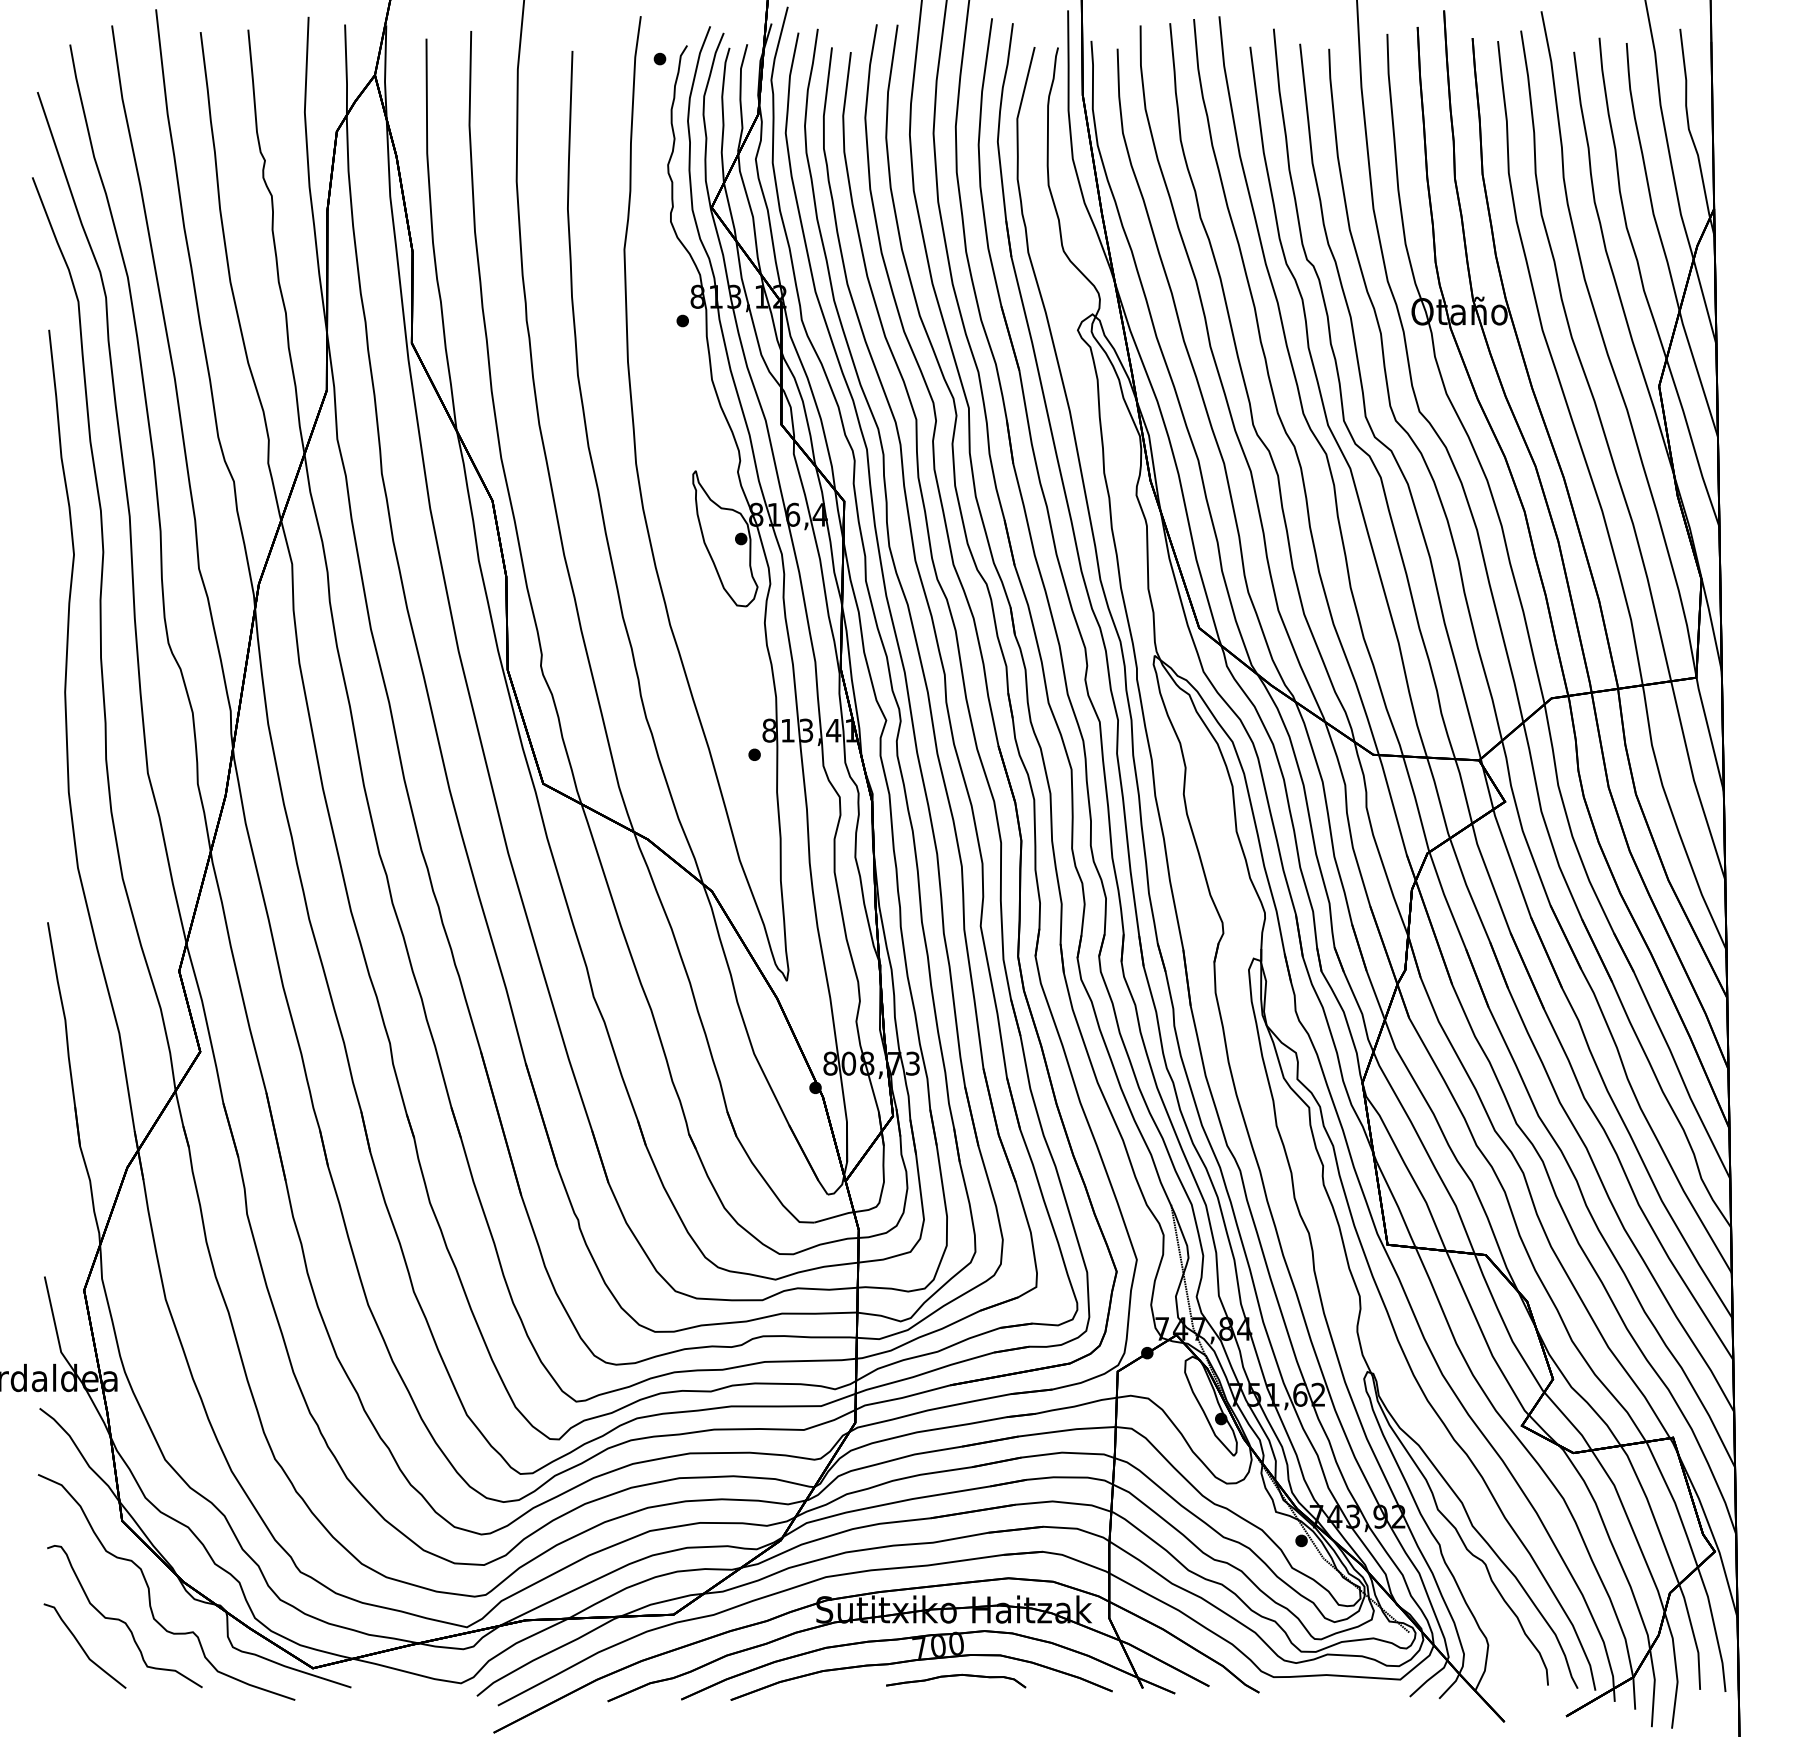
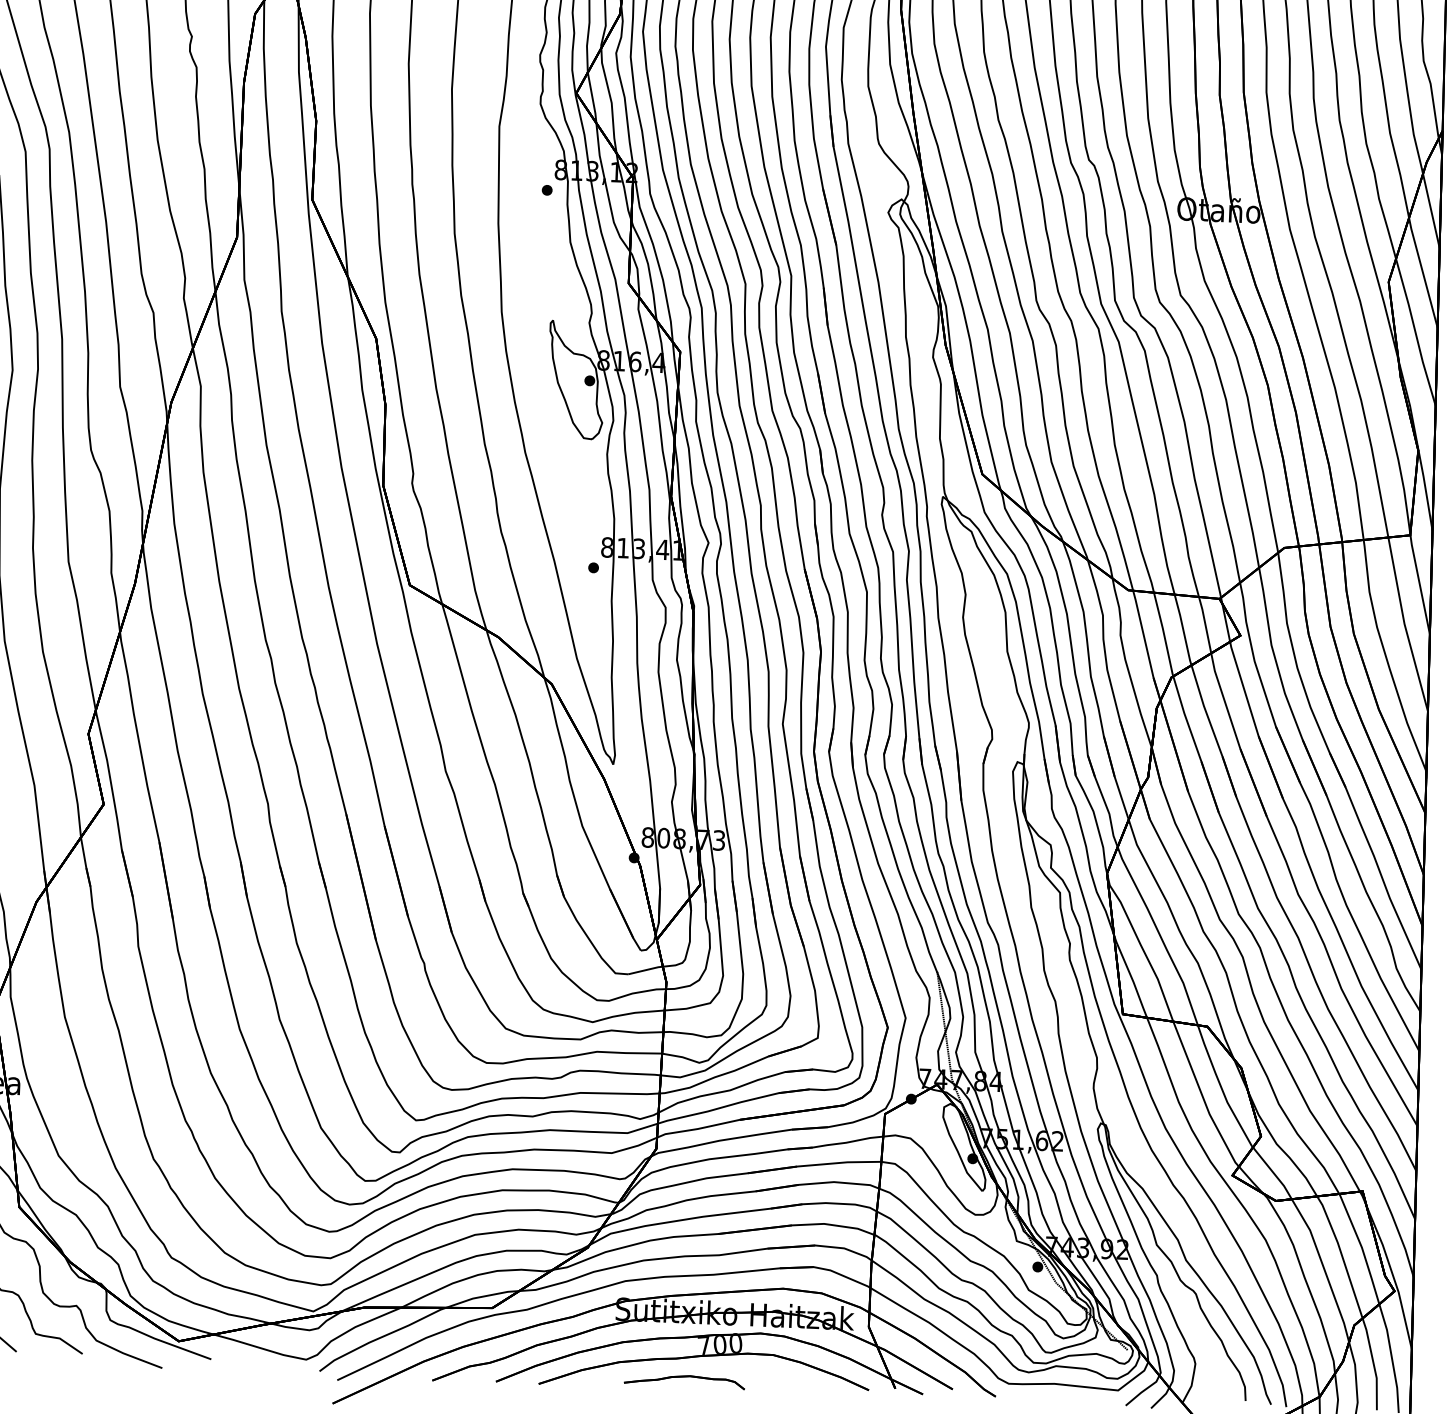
part: (956, 1680) -> (684, 1380), moved

